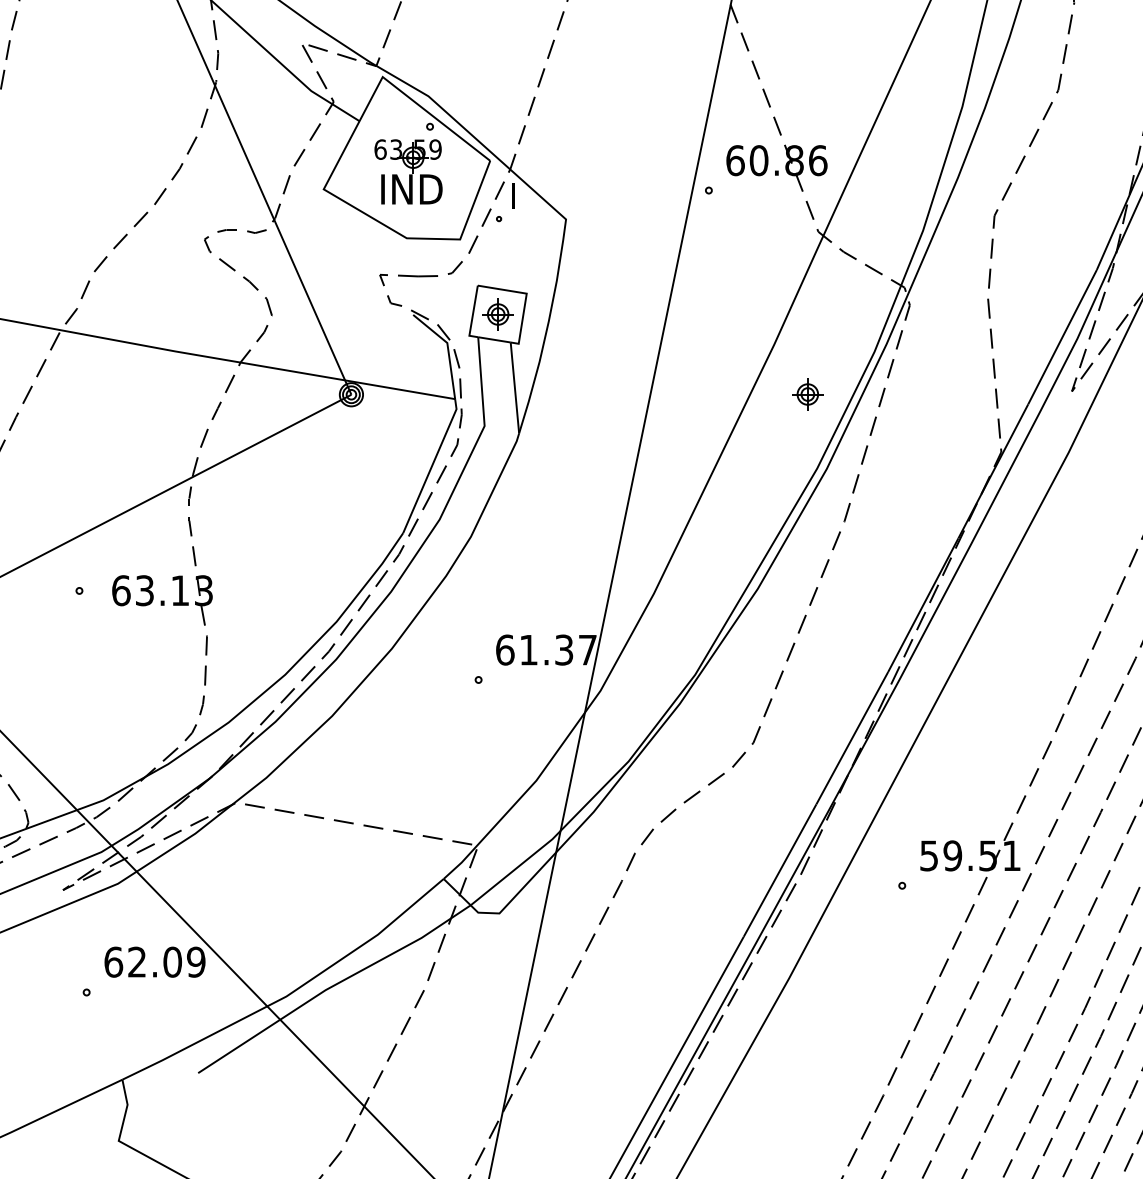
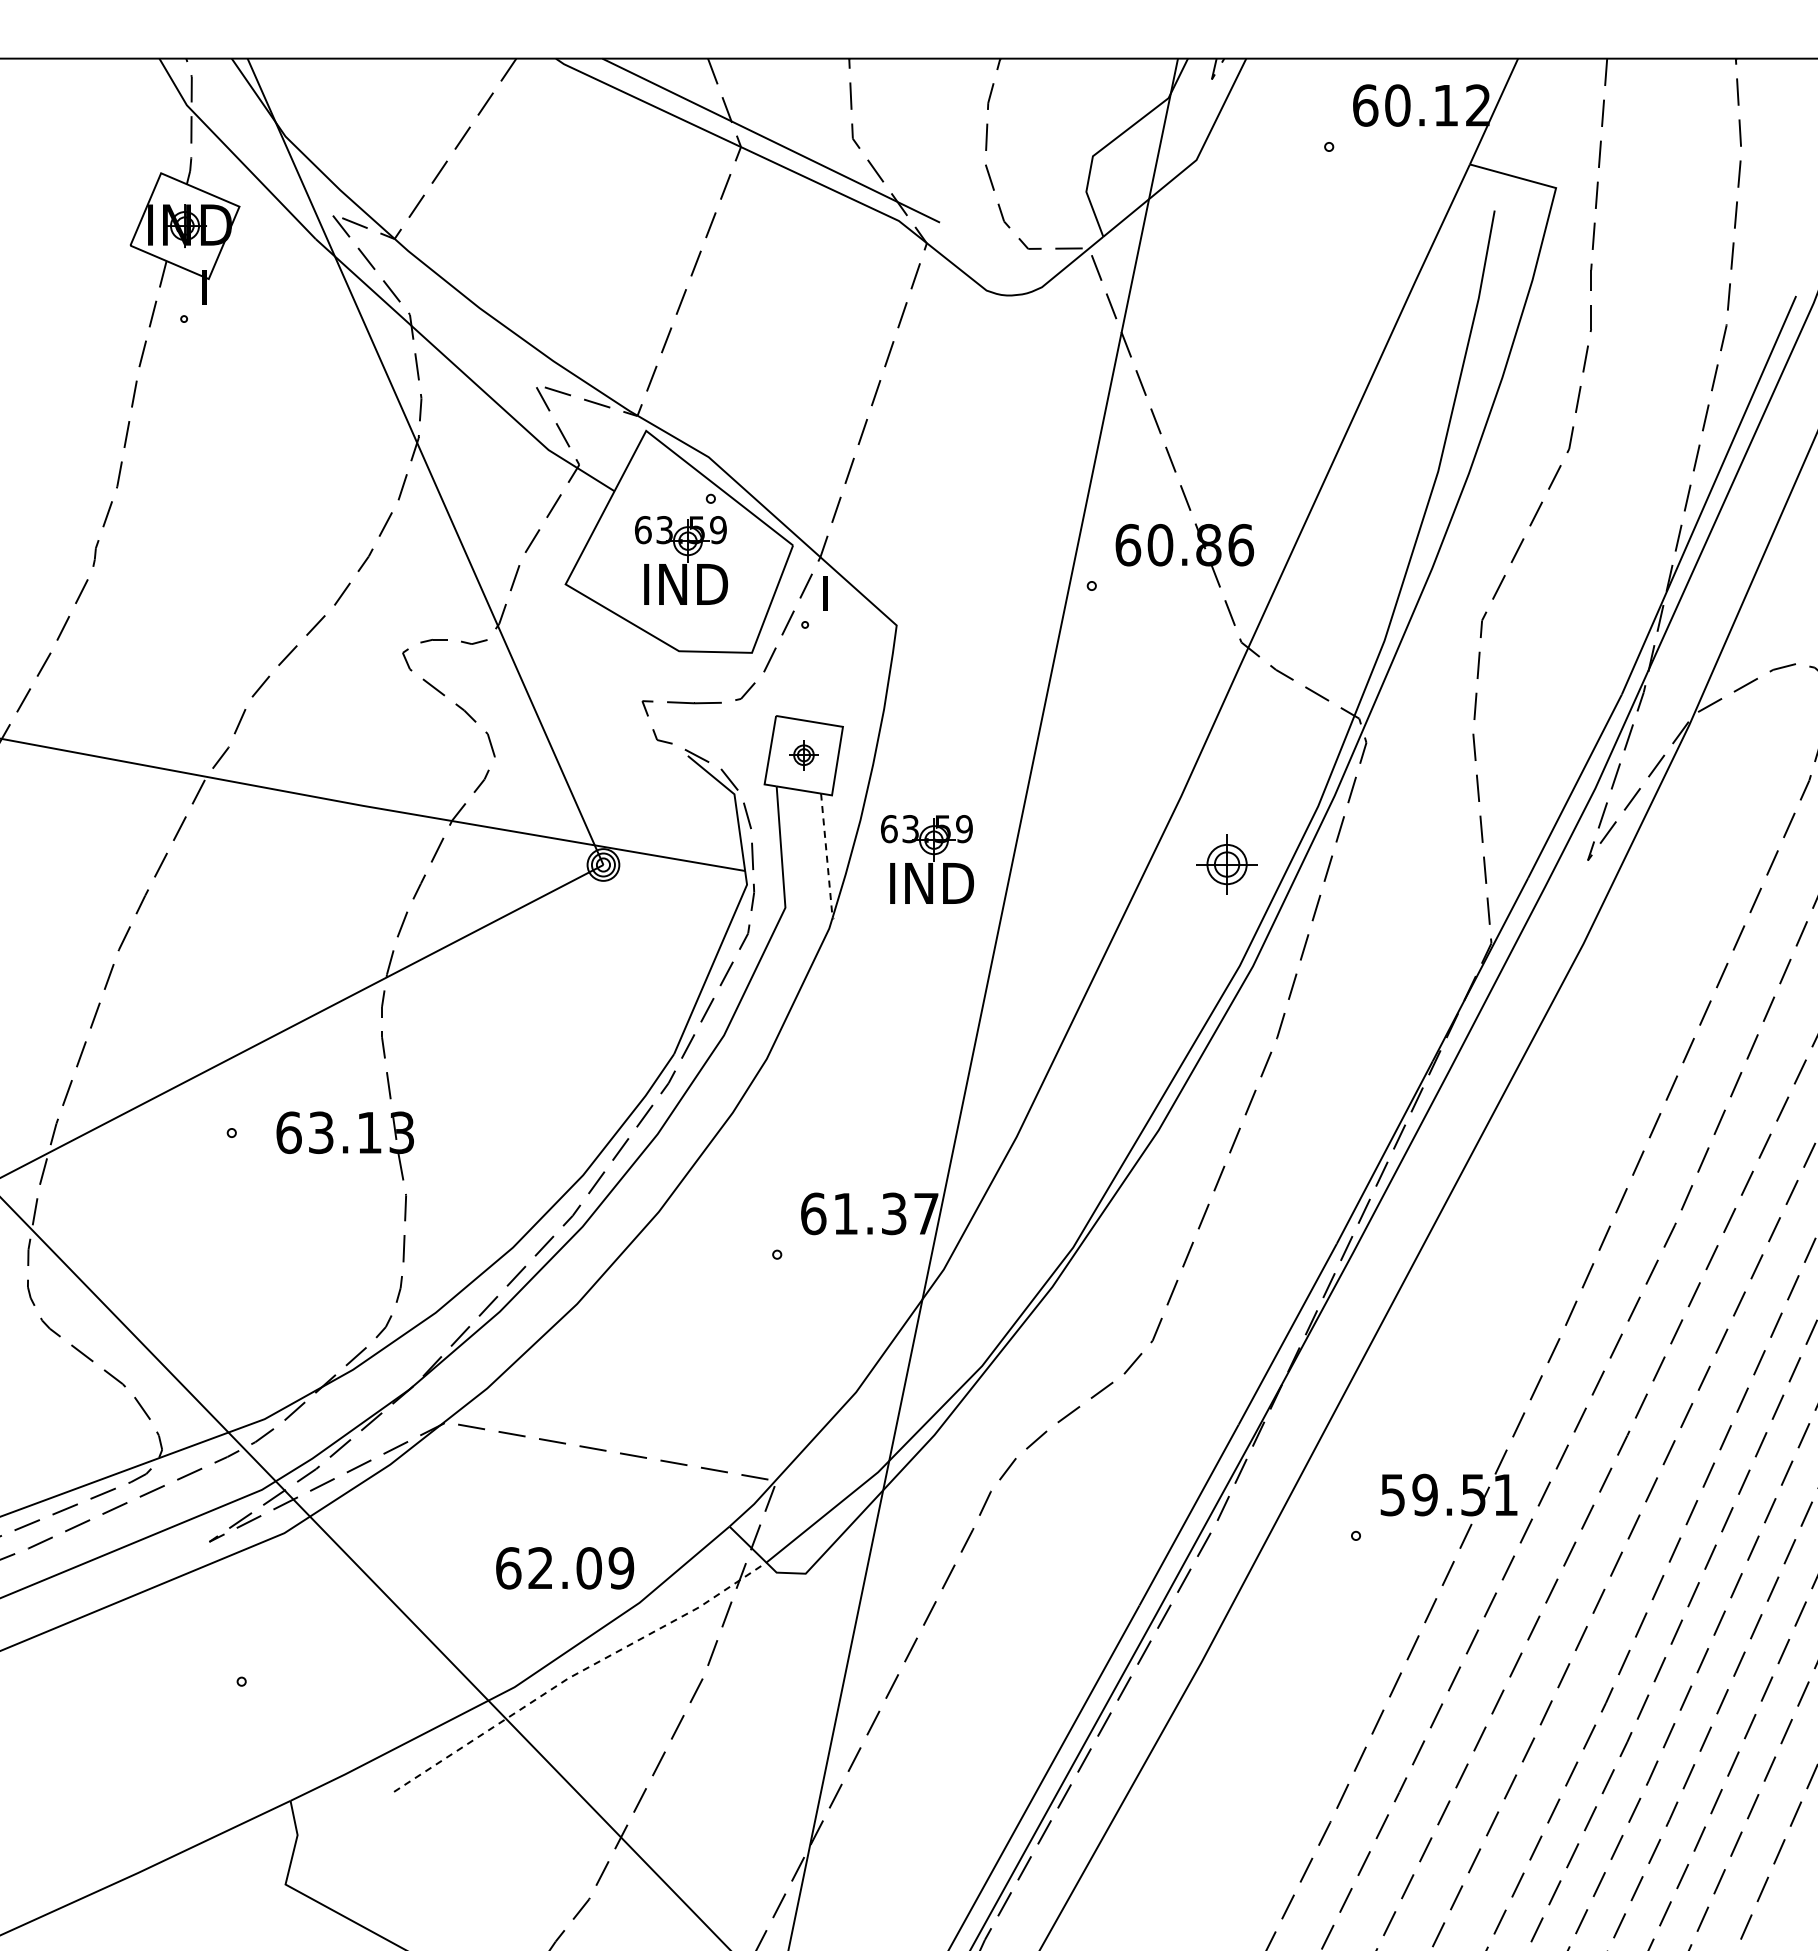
part: (497, 313) -> (803, 754), size x0.7
line: (514, 388) -> (826, 856), solid -> dashed
part: (588, 390) -> (927, 859), added
part: (807, 394) -> (1226, 864), size x1.4
text: (155, 962) -> (565, 1568), moved
line: (333, 985) -> (578, 1672), solid -> dashed

